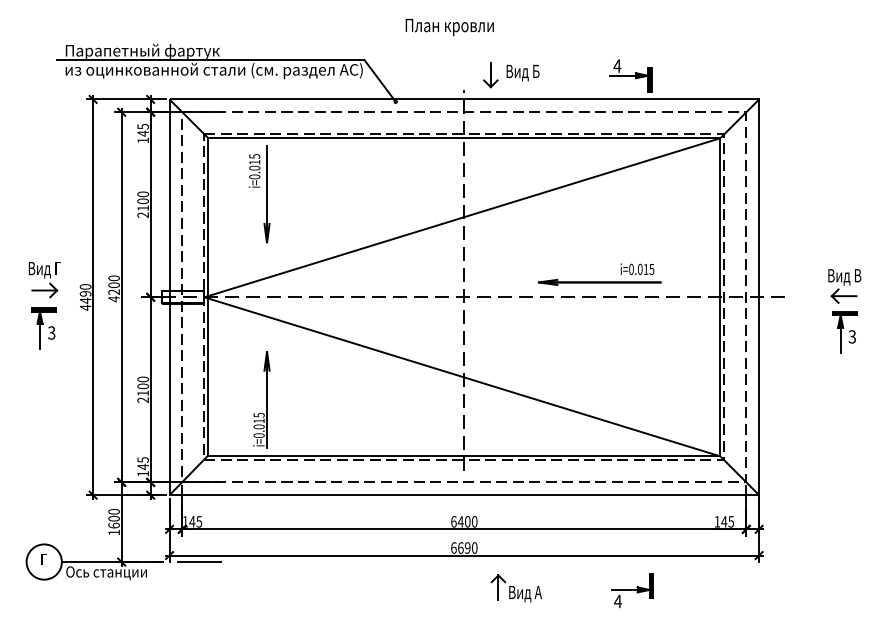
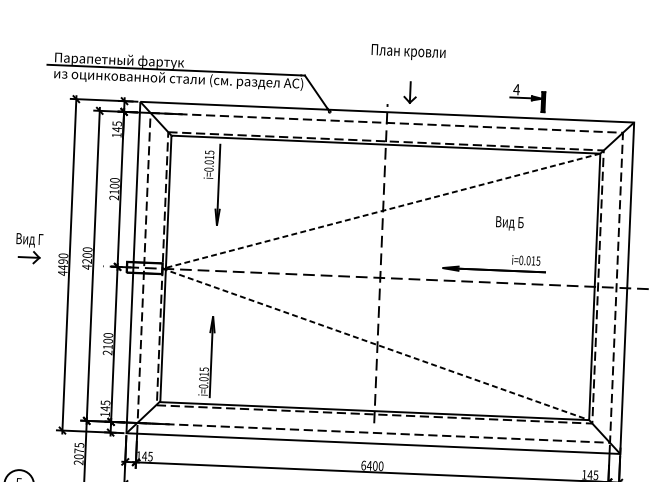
text: (449, 27) -> (408, 52), moved
text: (522, 72) -> (509, 223), moved
line: (204, 297) -> (162, 268), solid -> dashed
part: (43, 328) -> (26, 289), removed
text: (113, 522) -> (78, 454), 1600 -> 2075

